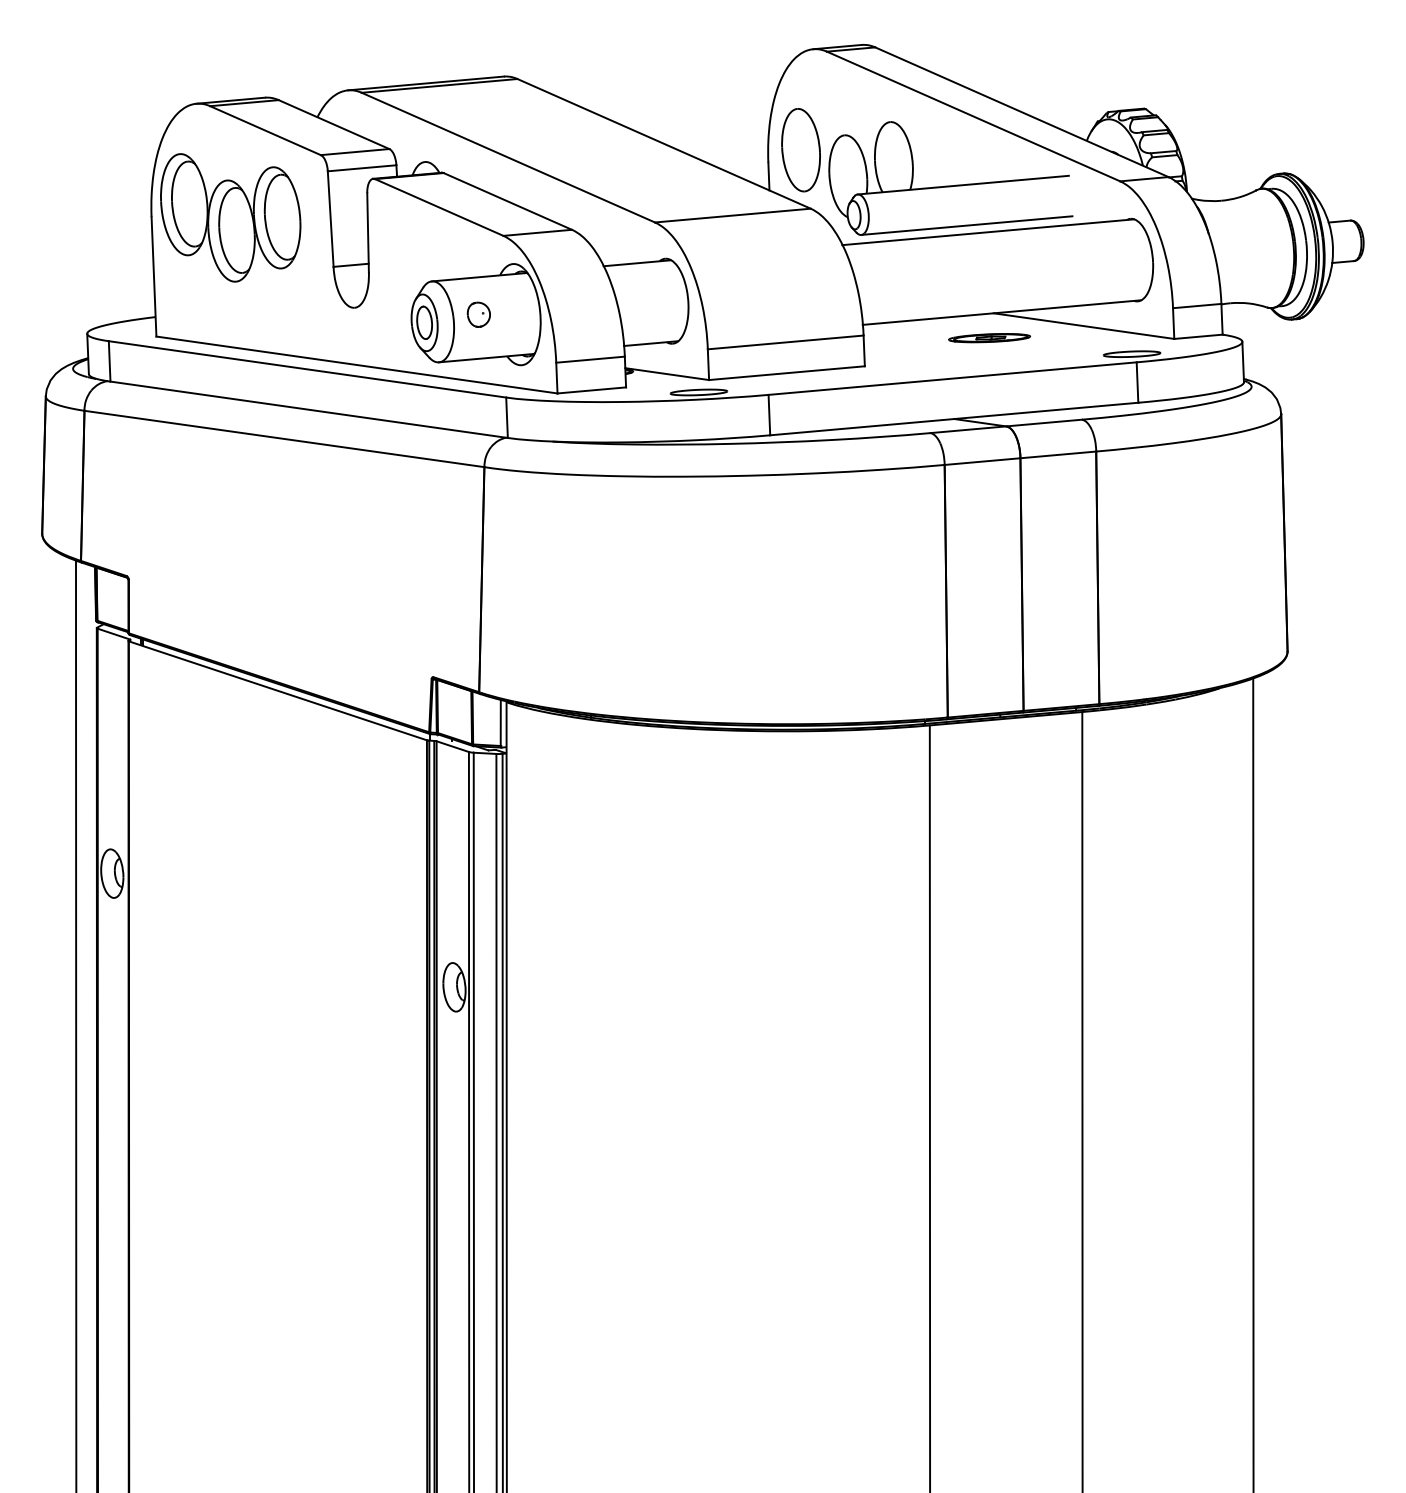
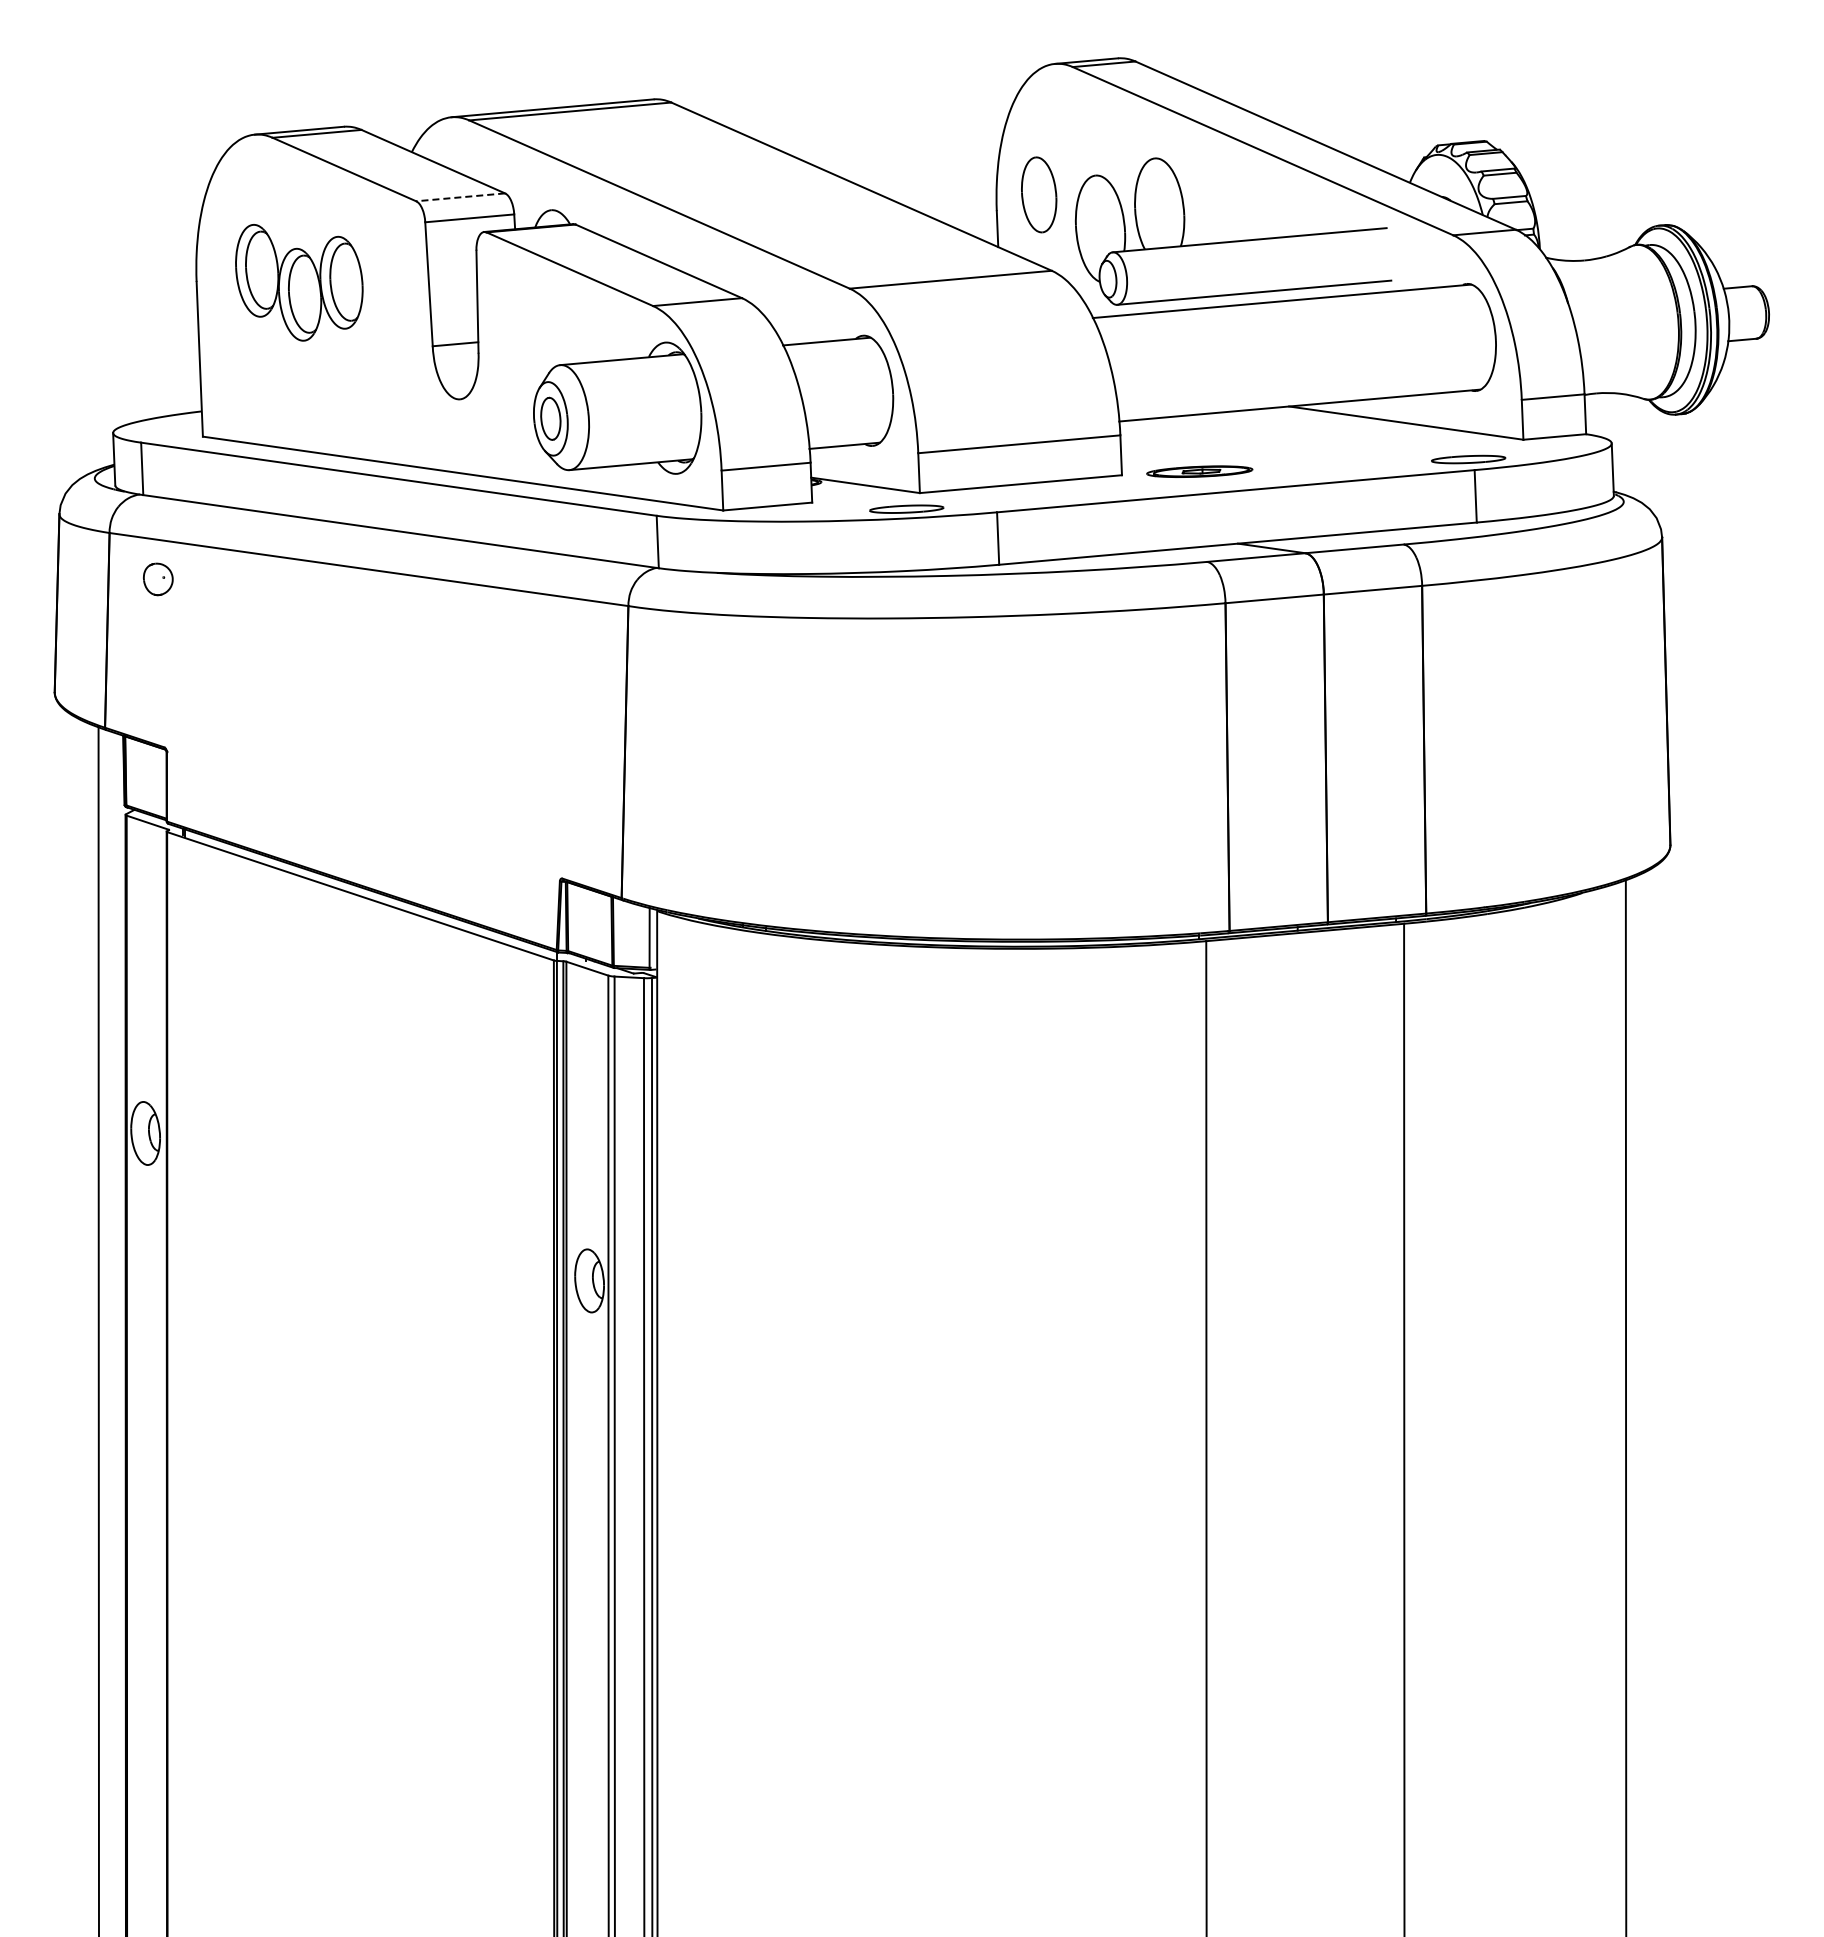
part: (800, 149) -> (1038, 194), size x0.7
line: (354, 152) -> (460, 197), solid -> dashed
part: (230, 217) -> (299, 282), size x0.7
part: (479, 314) -> (158, 579), moved
part: (989, 337) -> (1199, 471), moved

